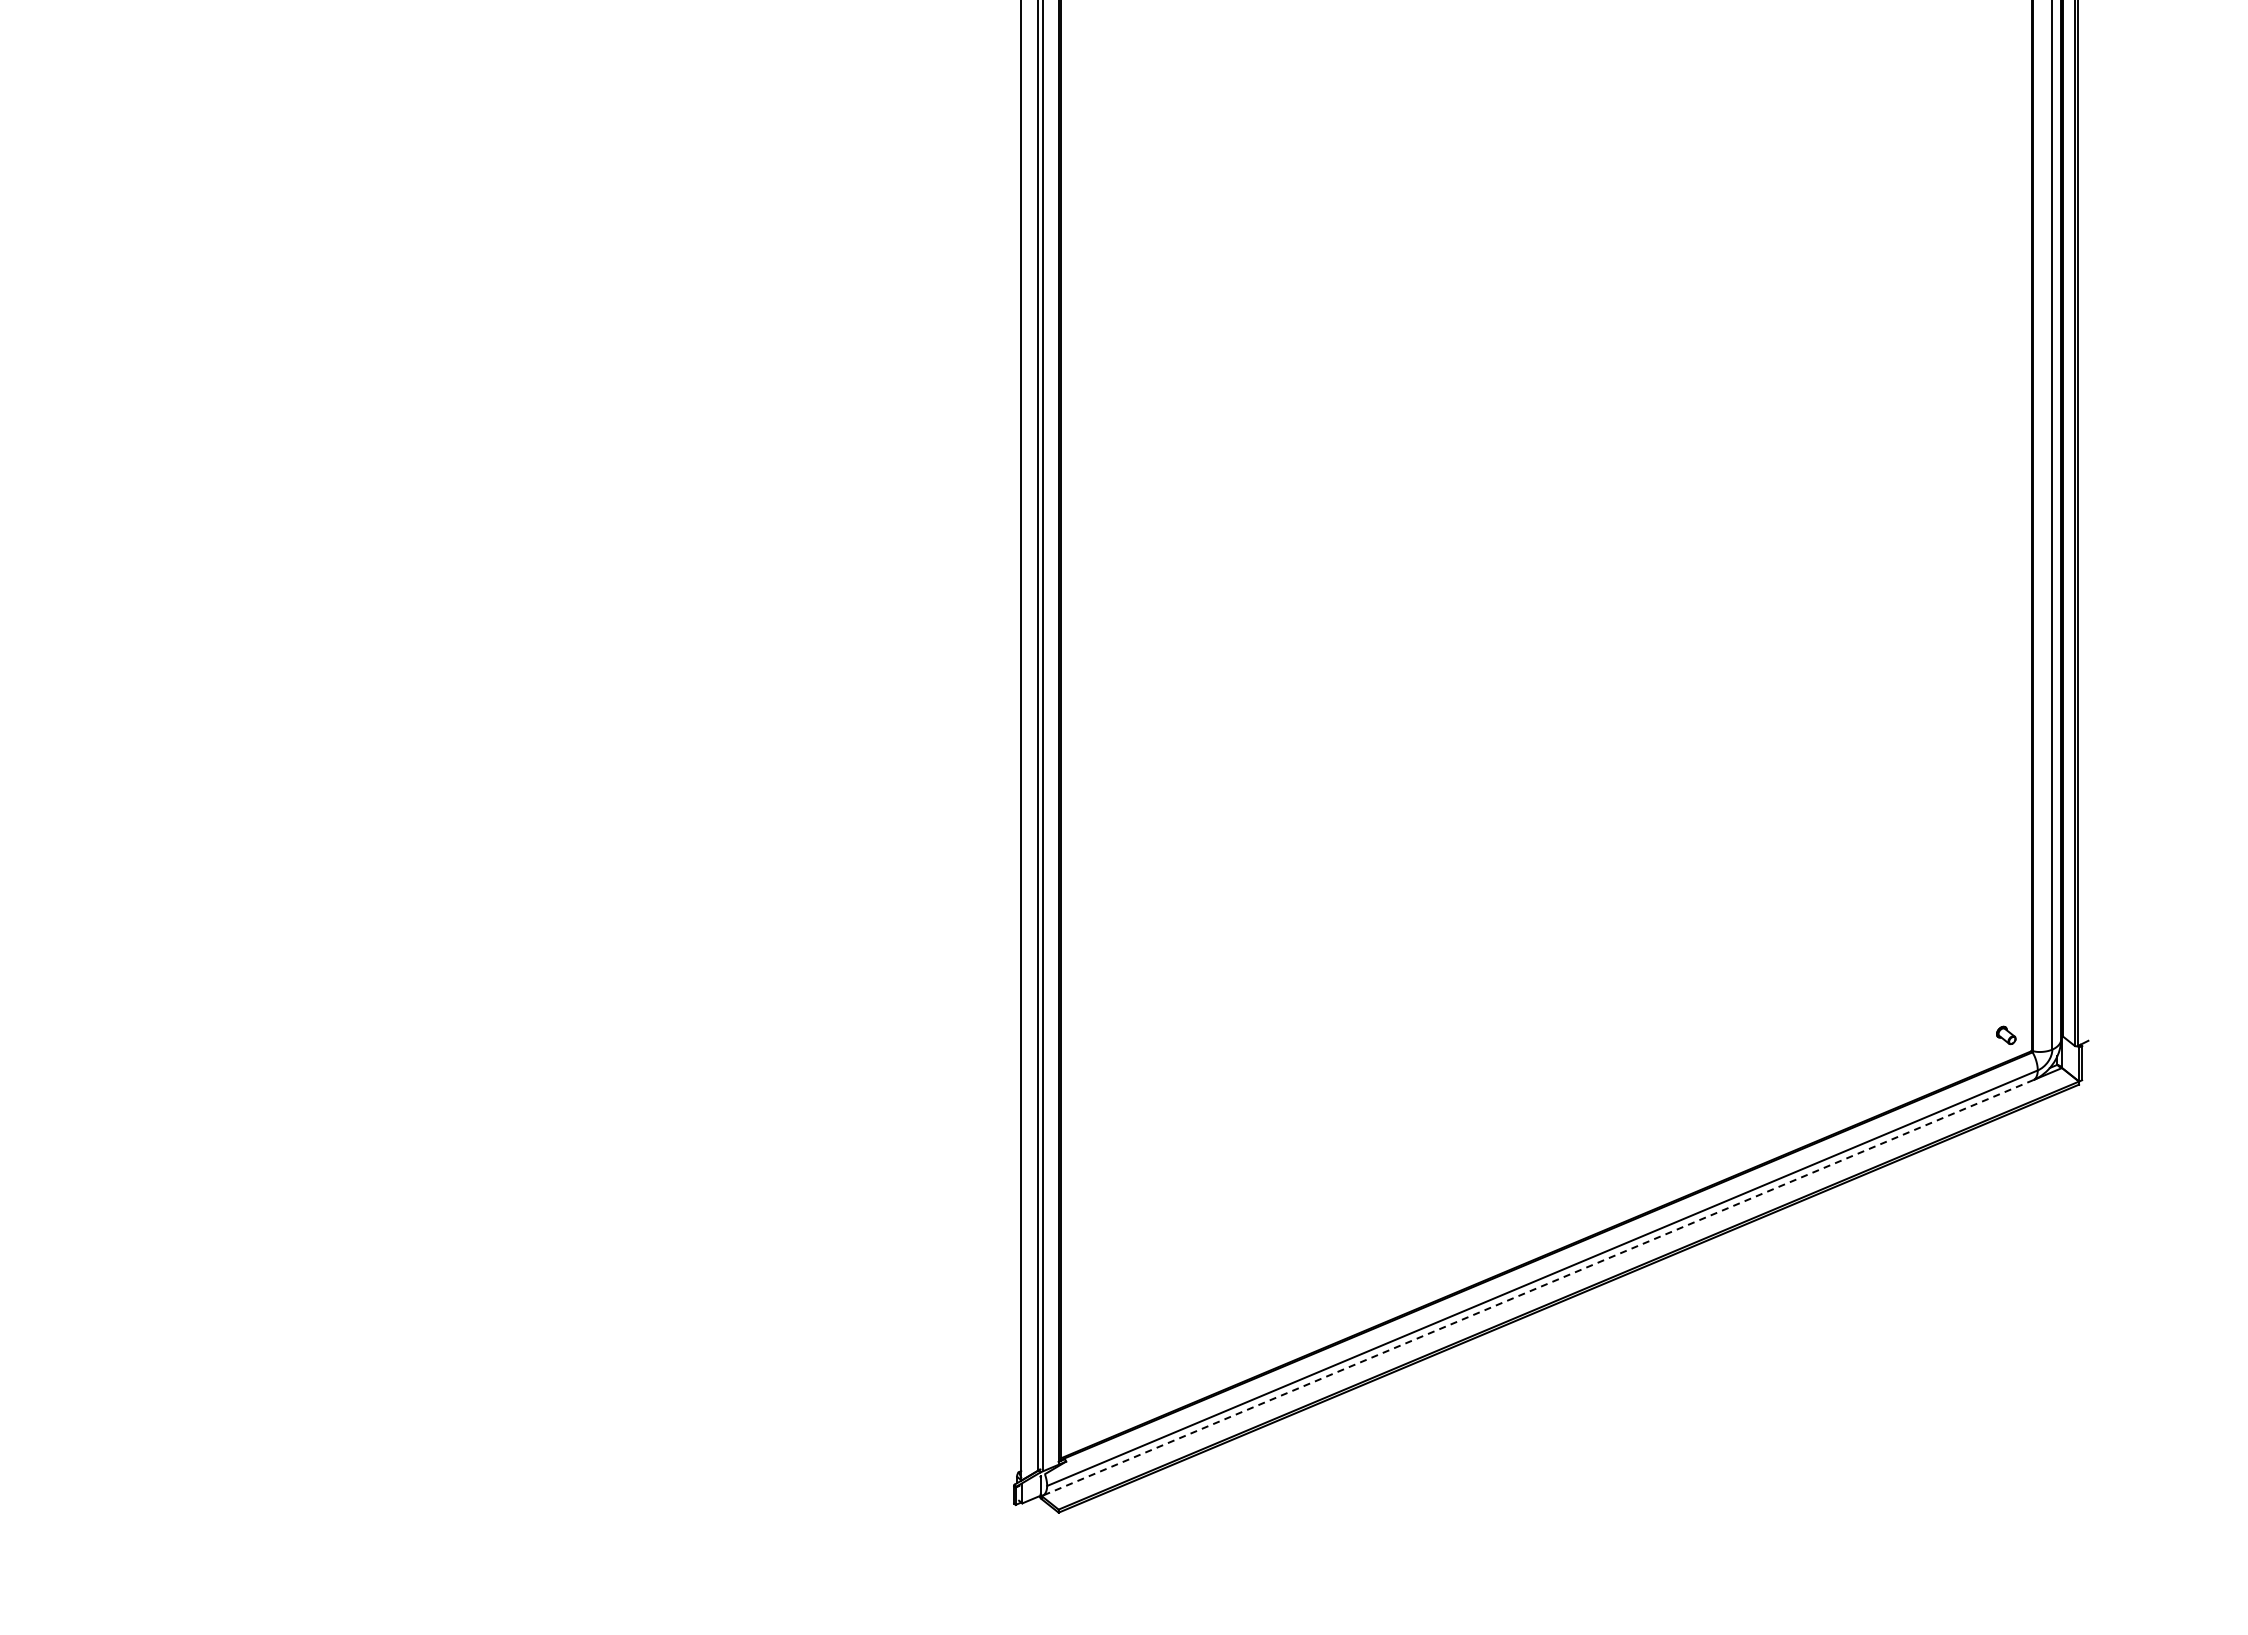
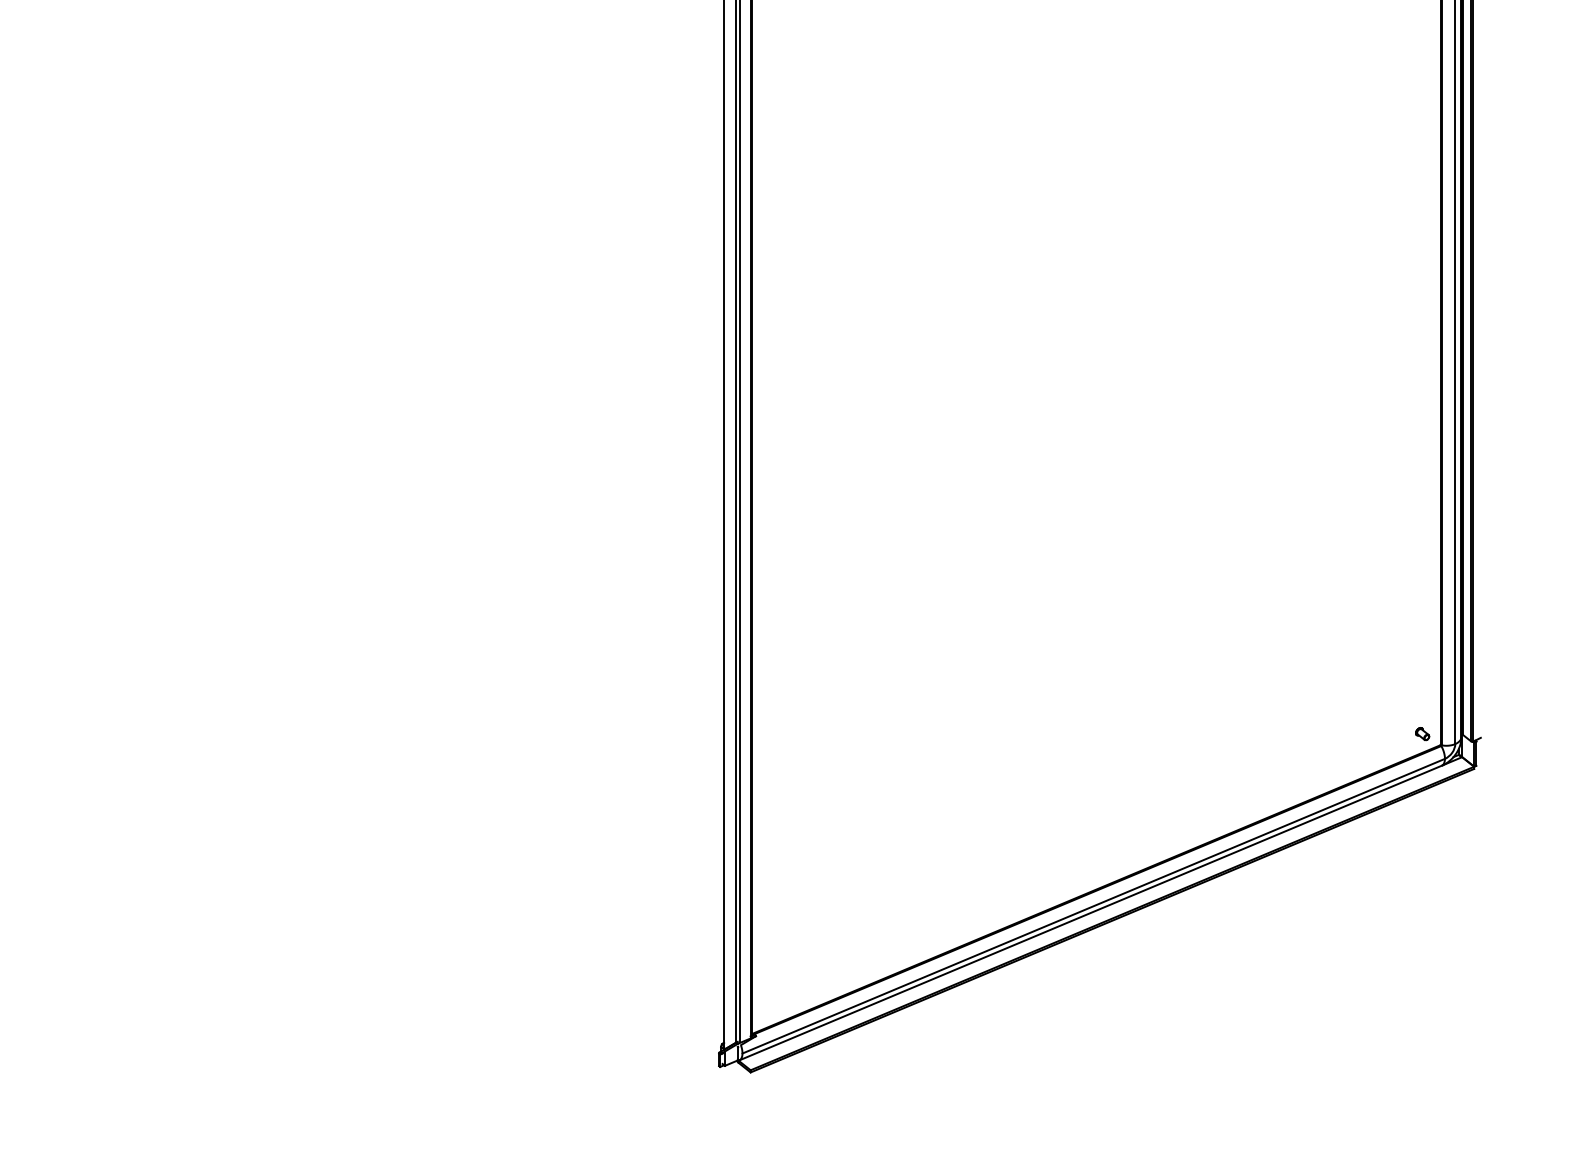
line: (1537, 1287) -> (1090, 912), dashed -> solid

